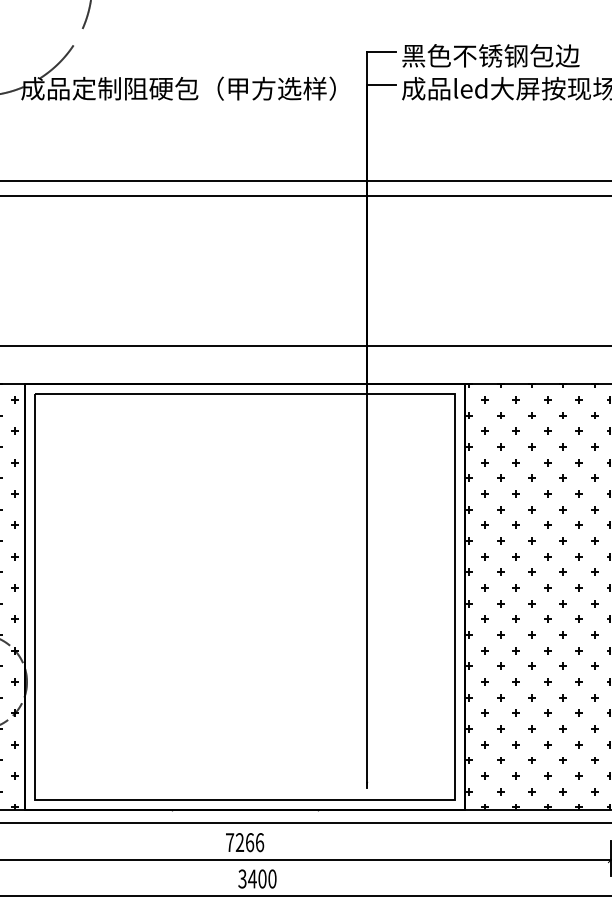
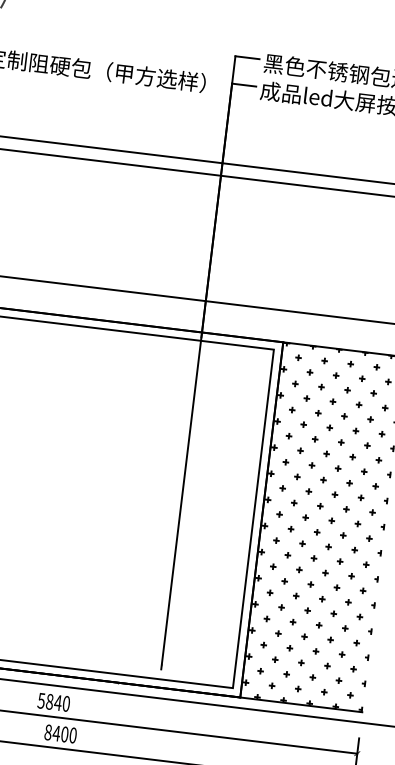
text: (244, 842) -> (53, 702), 7266 -> 5840
text: (242, 878) -> (48, 732), 3400 -> 8400

